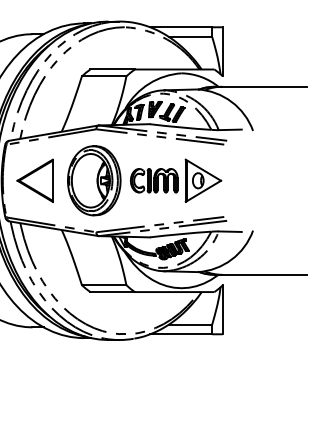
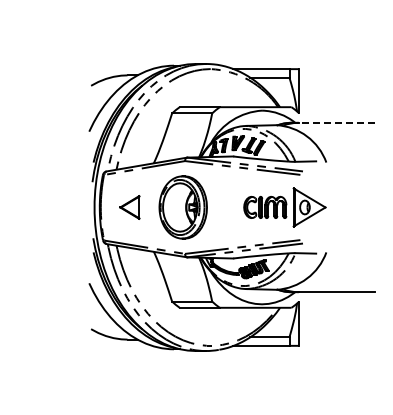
line: (264, 86) -> (336, 122), solid -> dashed
part: (34, 180) -> (129, 207), size x0.6
part: (175, 180) -> (284, 207), moved

